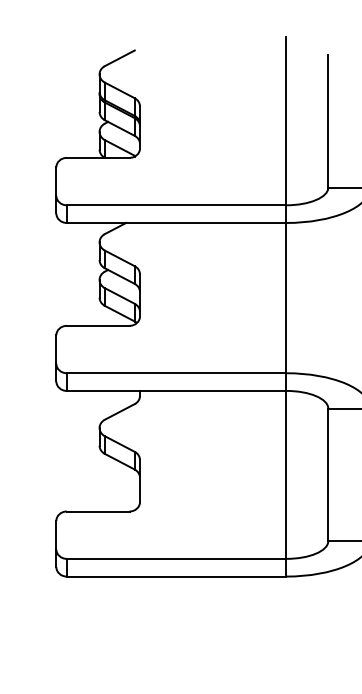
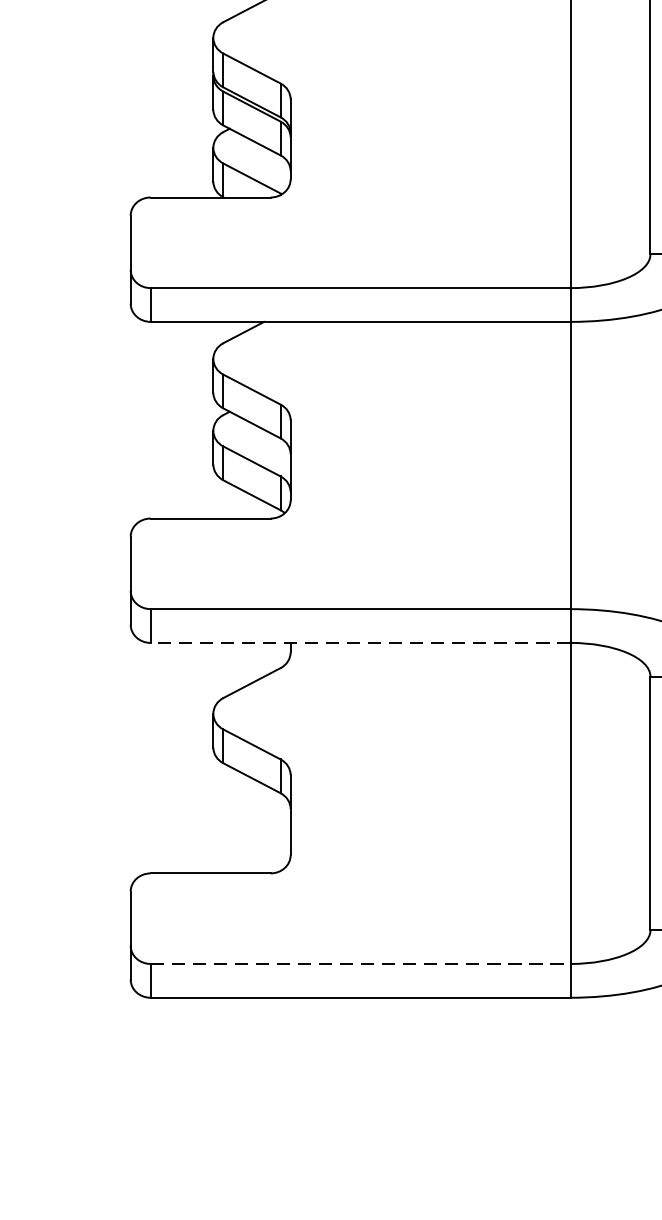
line: (176, 390) -> (360, 642), solid -> dashed
line: (176, 558) -> (360, 963), solid -> dashed

